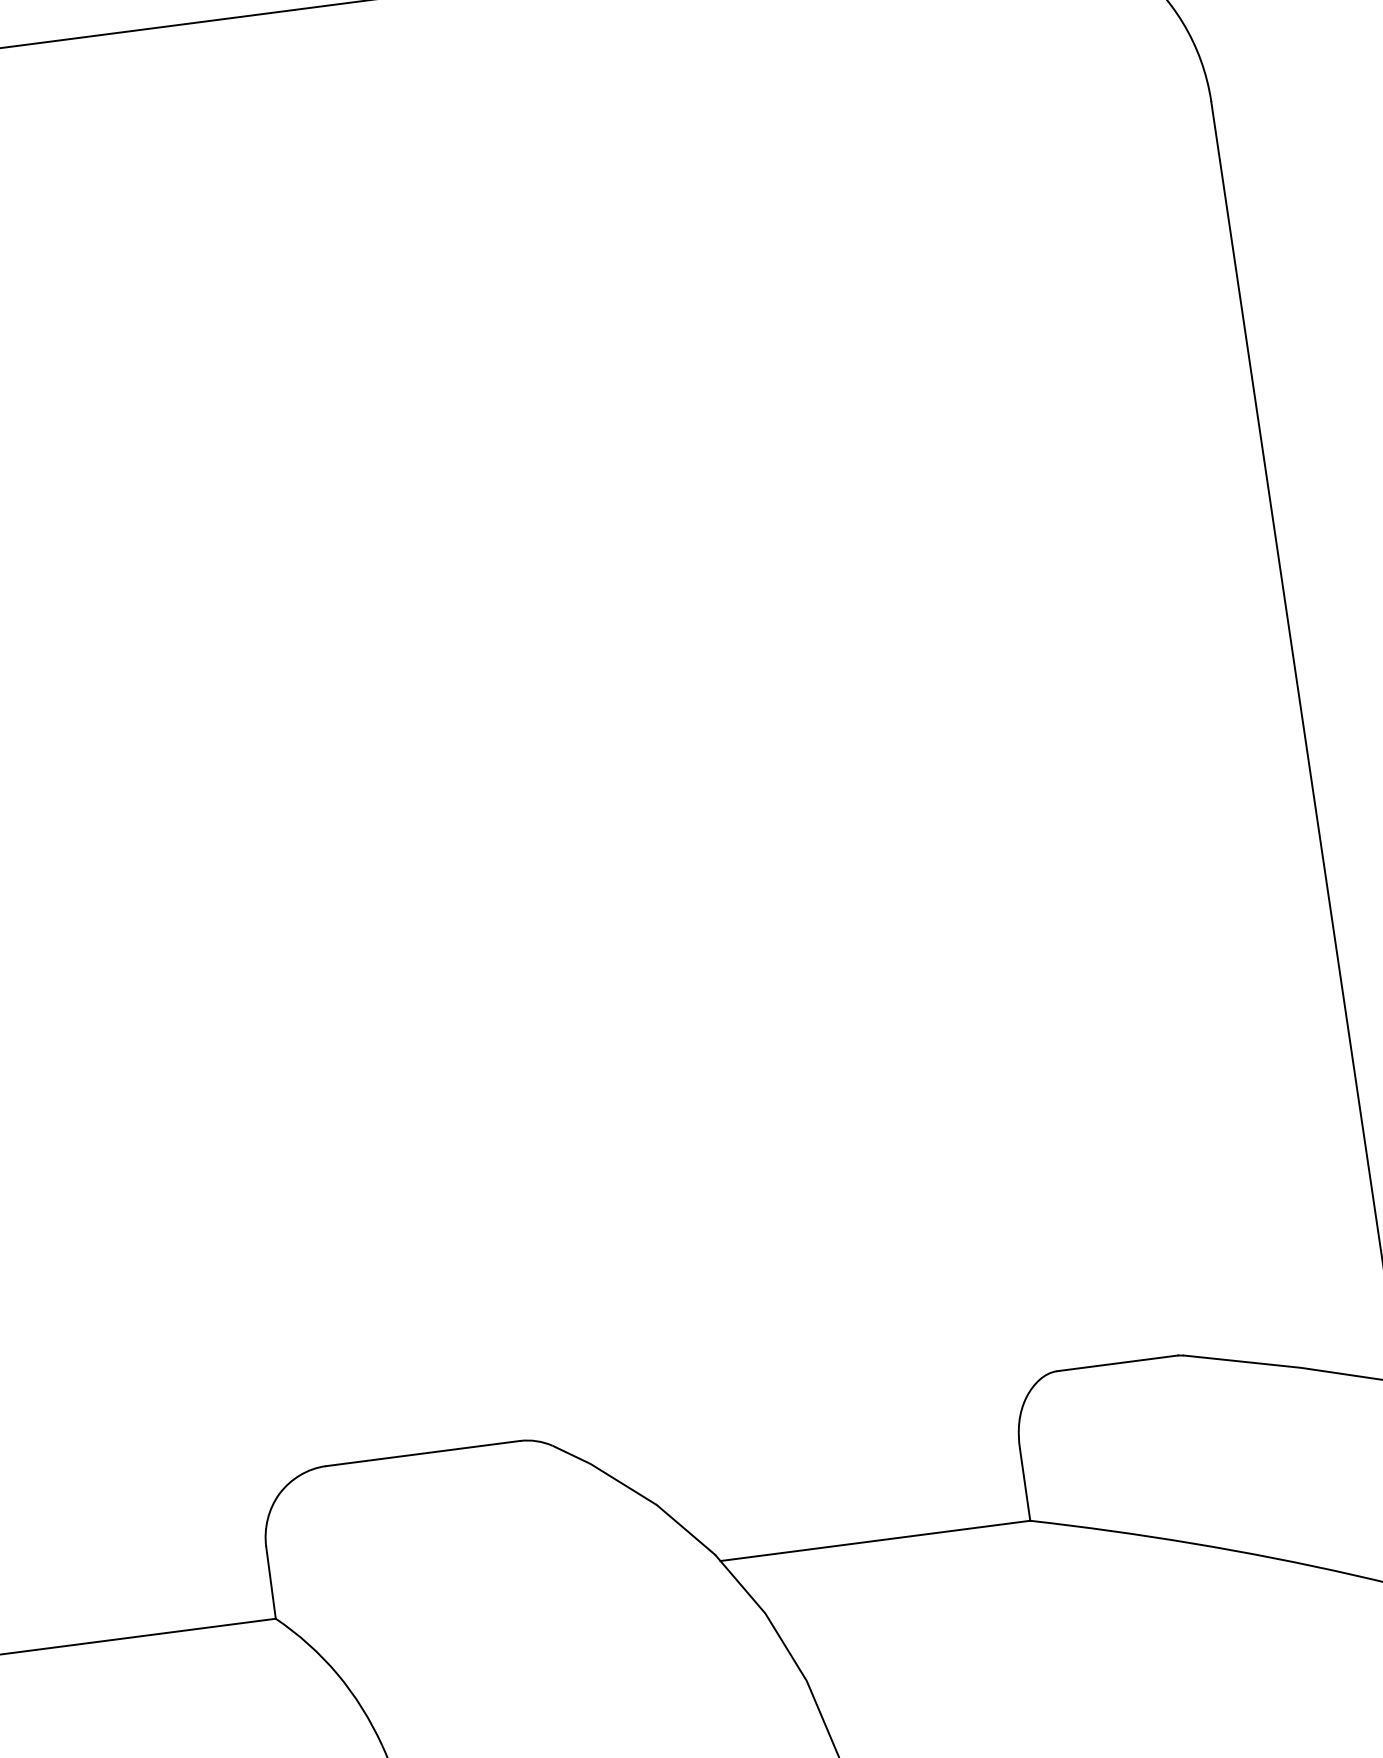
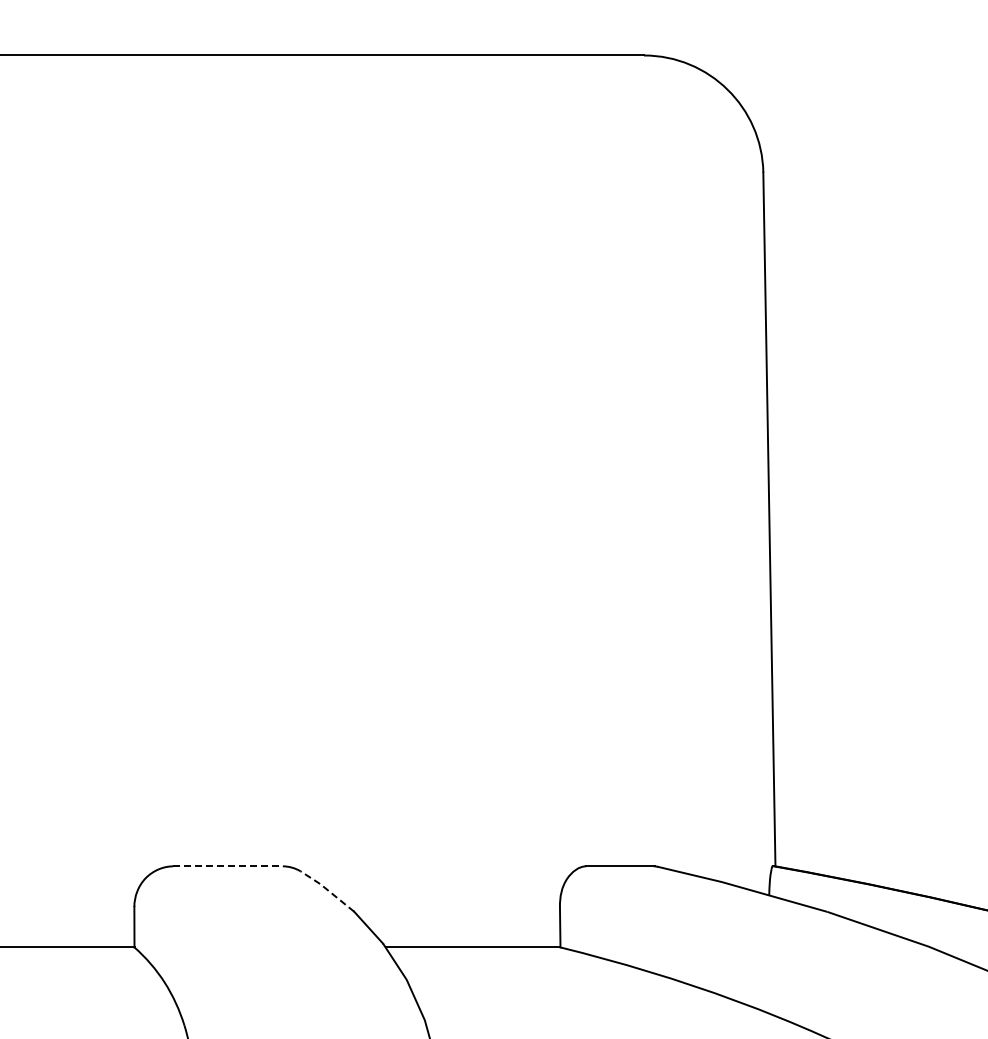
line: (423, 1453) -> (228, 866), solid -> dashed
line: (604, 1471) -> (327, 889), solid -> dashed

